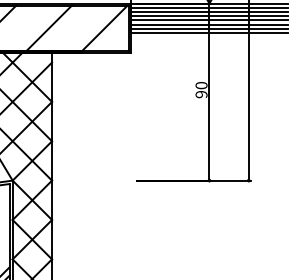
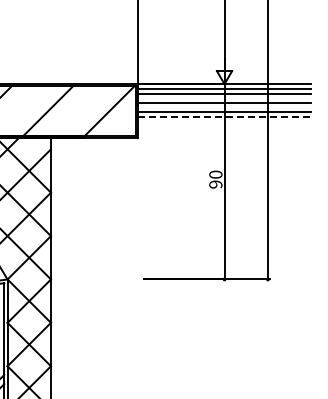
line: (209, 16) -> (224, 98), removed
line: (209, 24) -> (224, 107), removed
line: (209, 32) -> (224, 116), solid -> dashed

